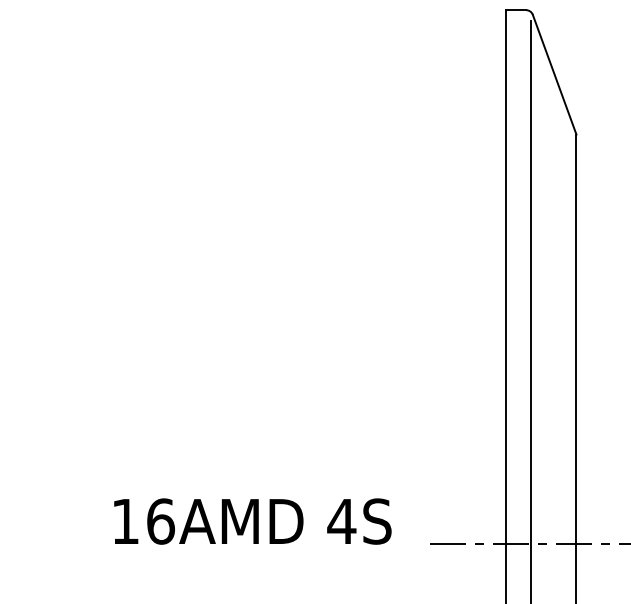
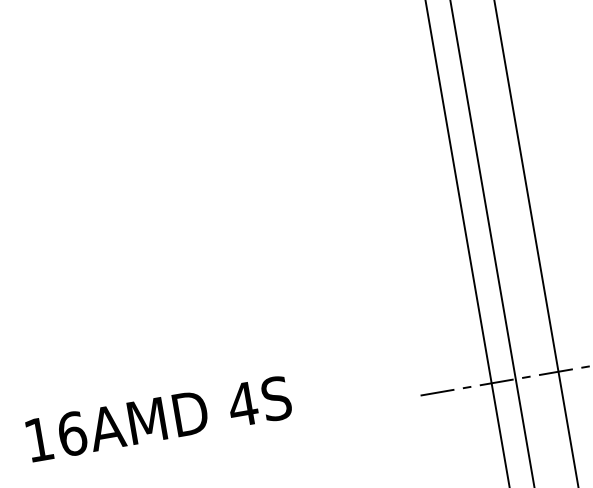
text: (252, 521) -> (158, 418), moved

